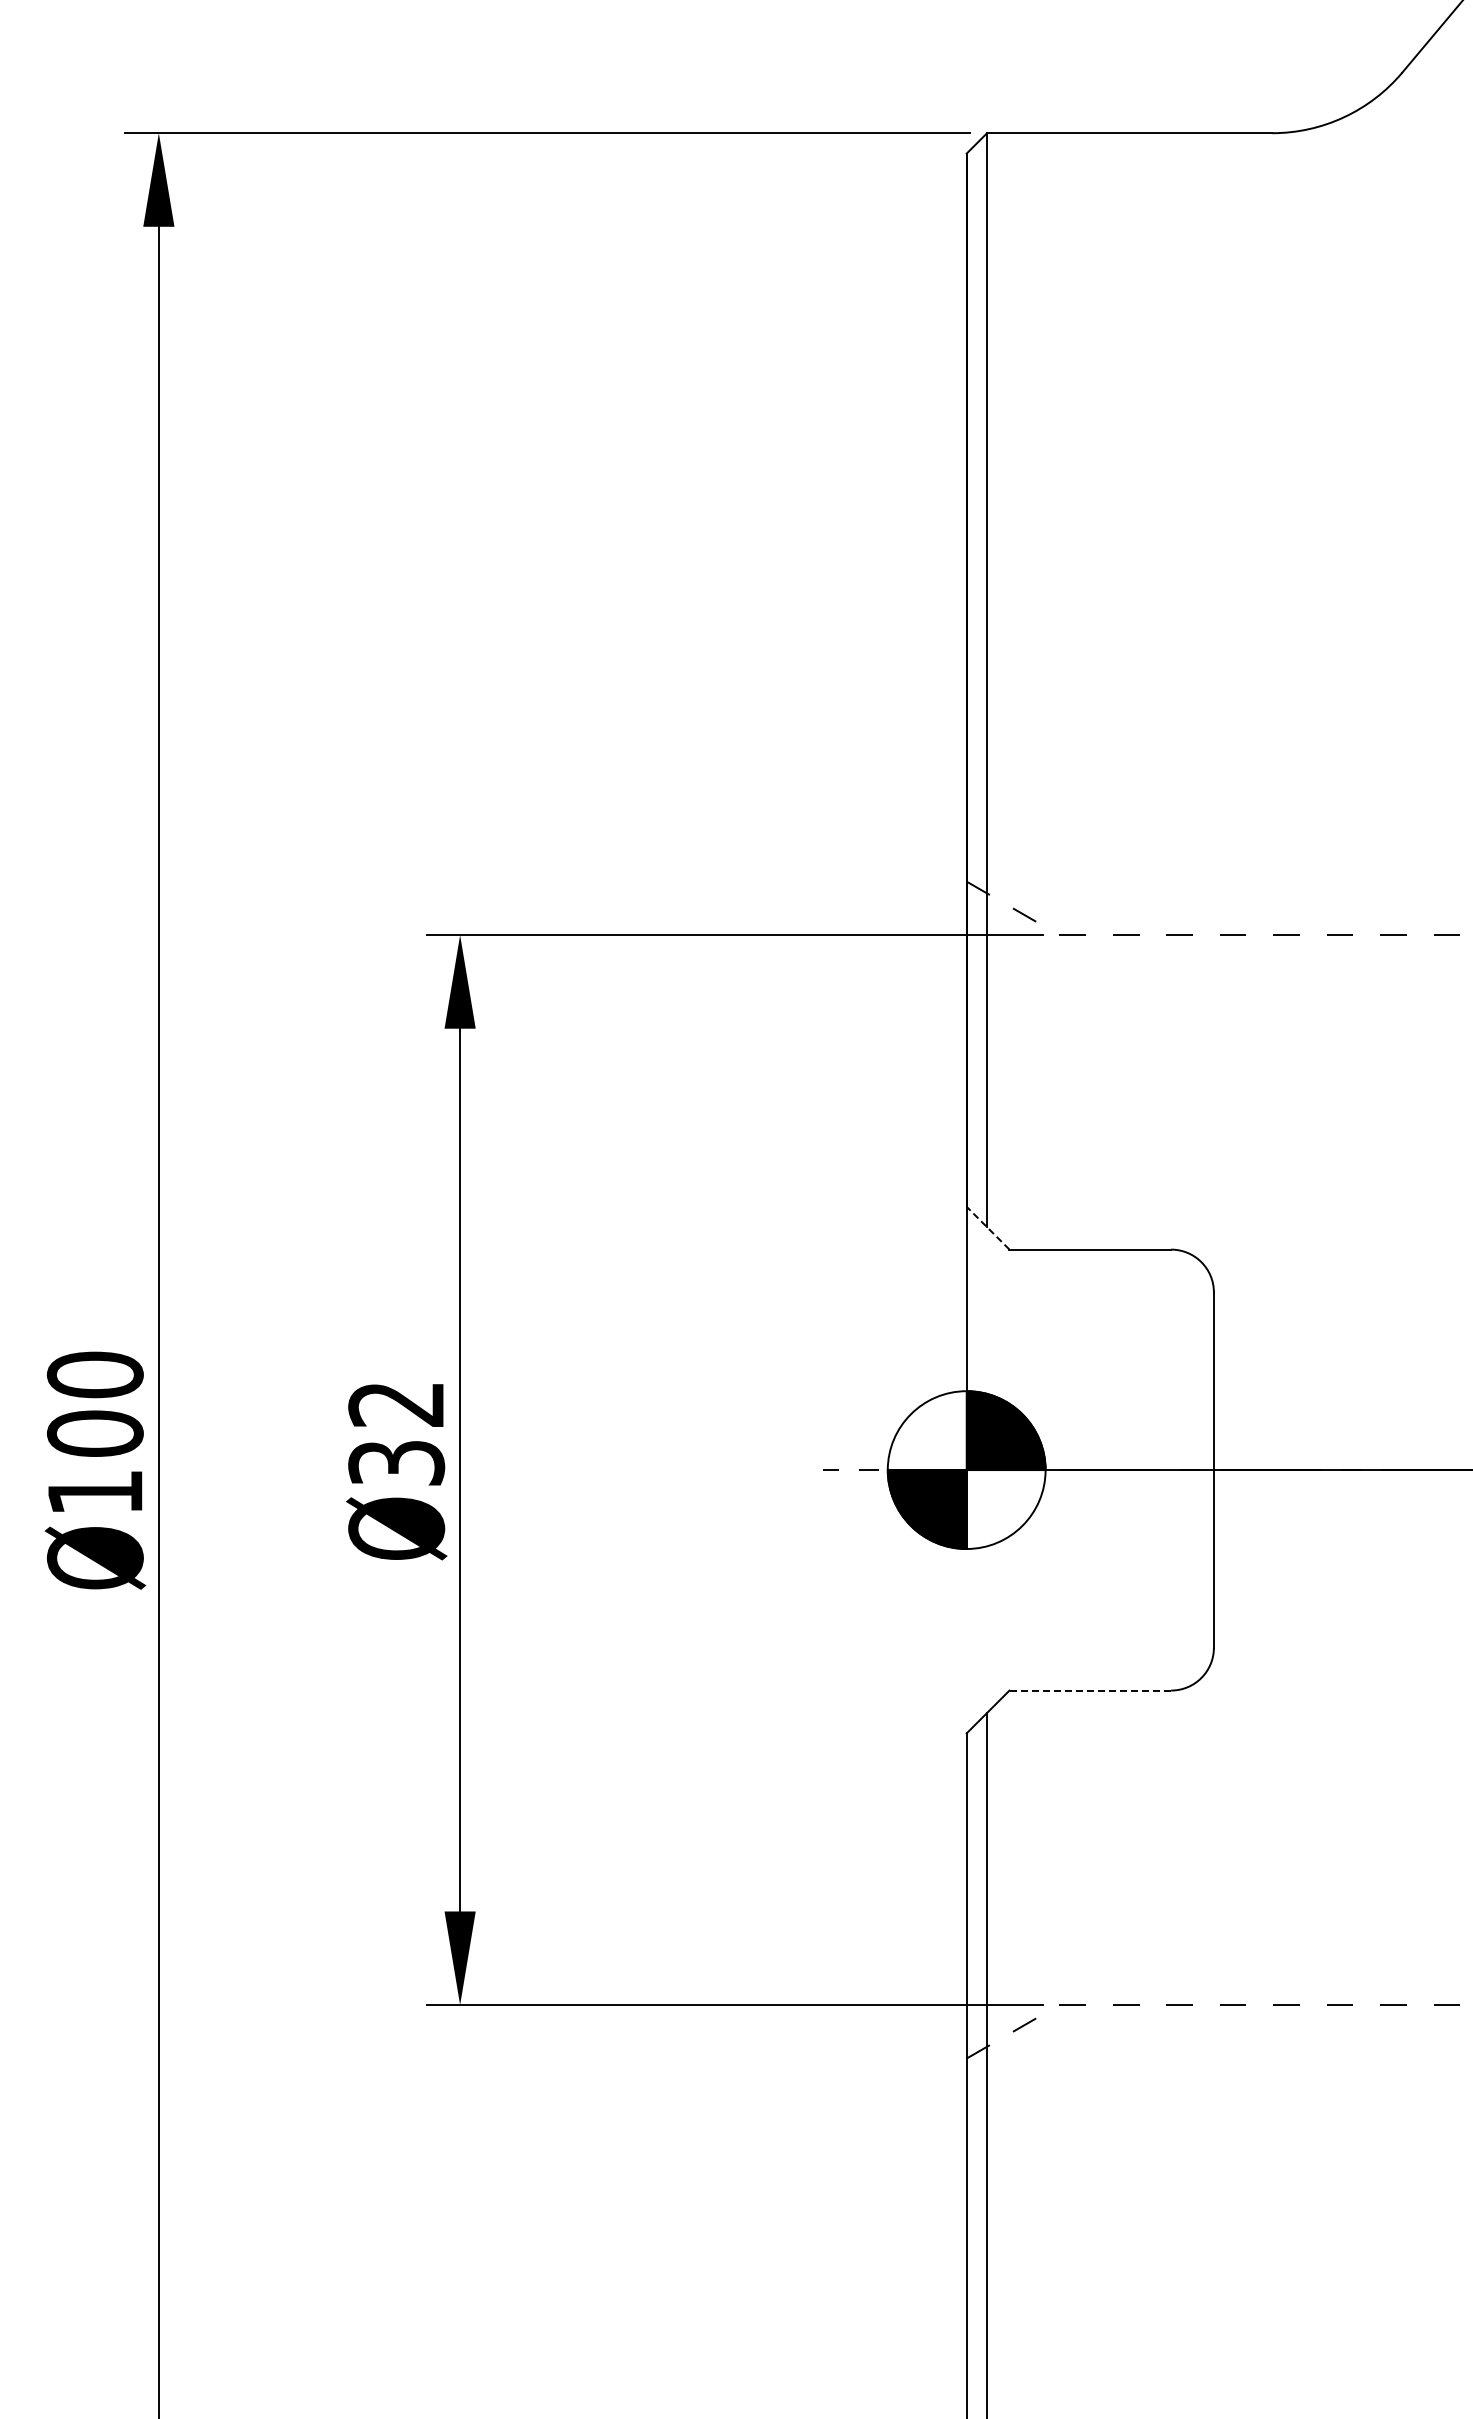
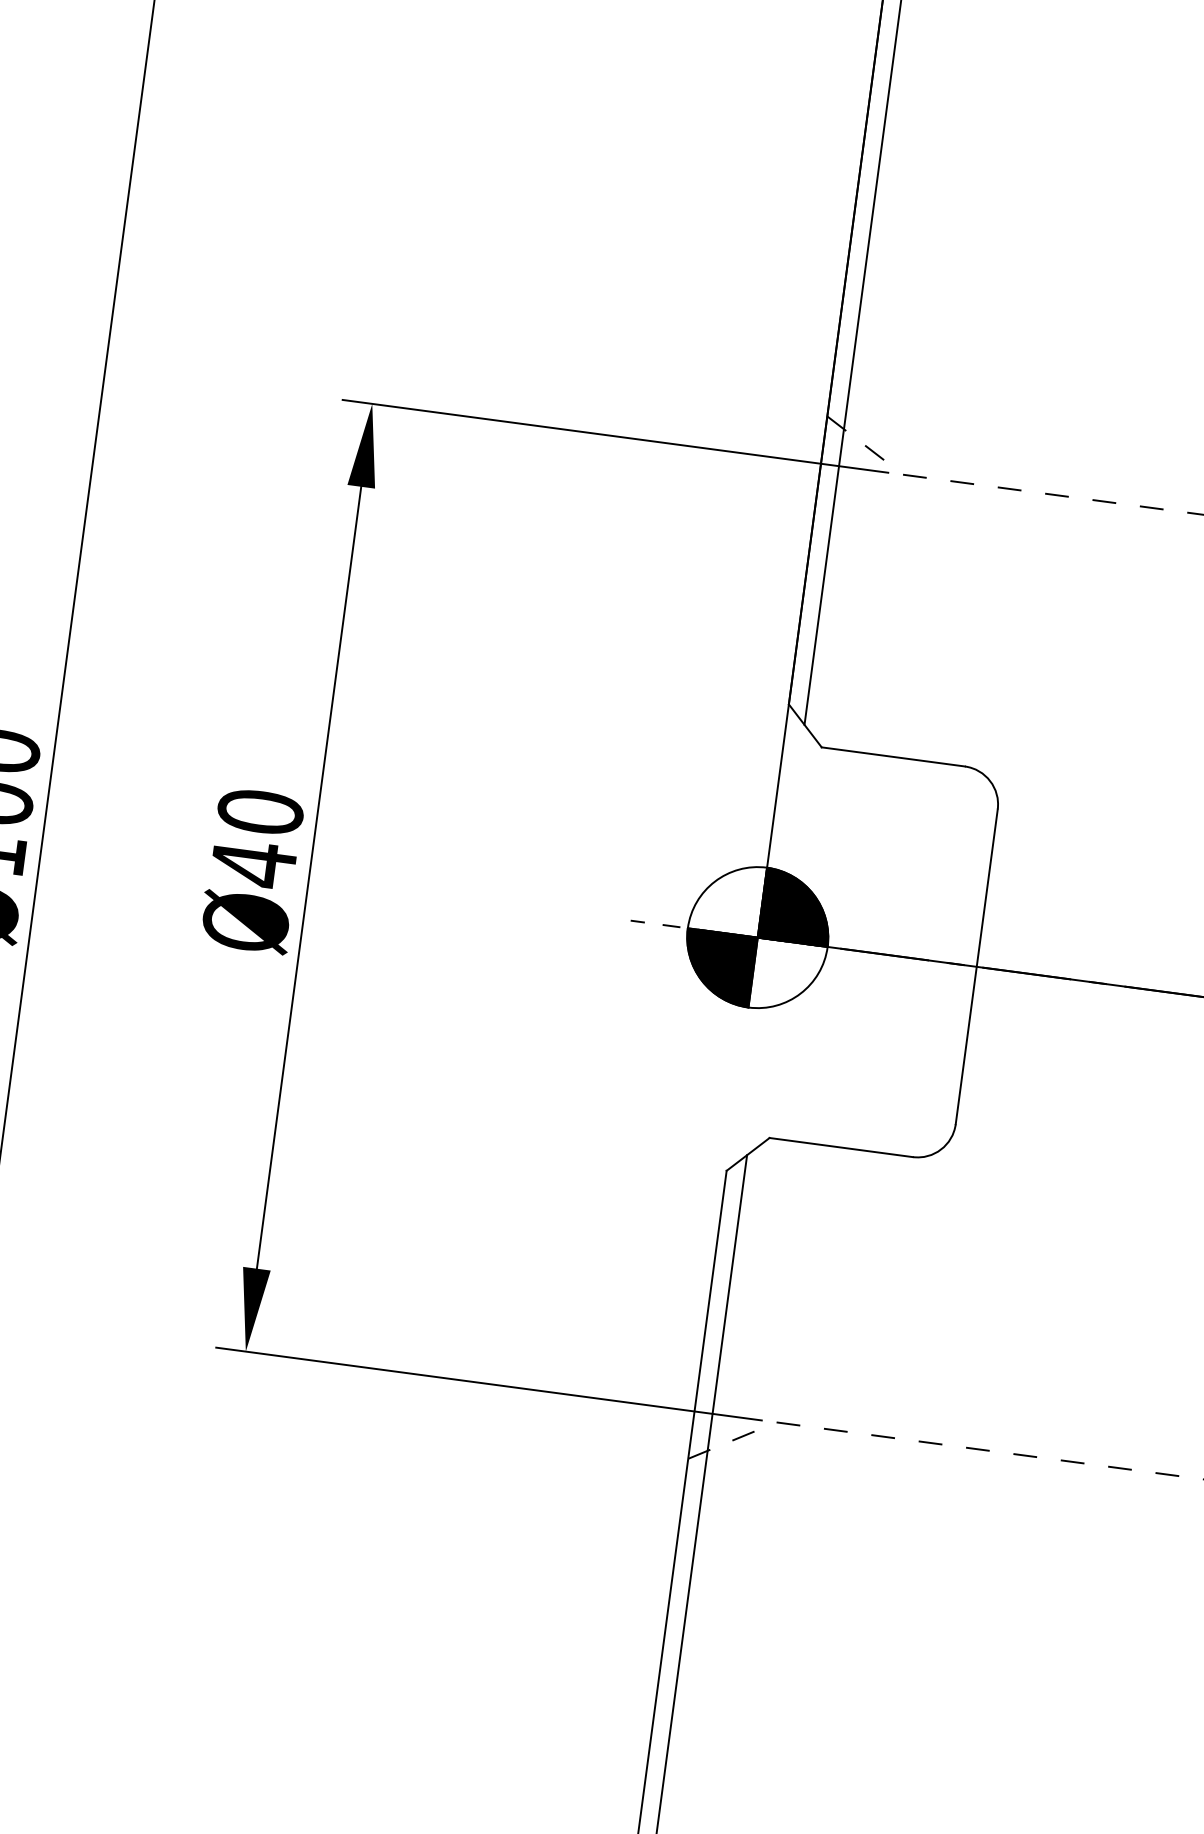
line: (987, 1227) -> (804, 725), dashed -> solid
text: (396, 1434) -> (256, 838), Ø32 -> Ø40
line: (1090, 1690) -> (841, 1147), dashed -> solid

